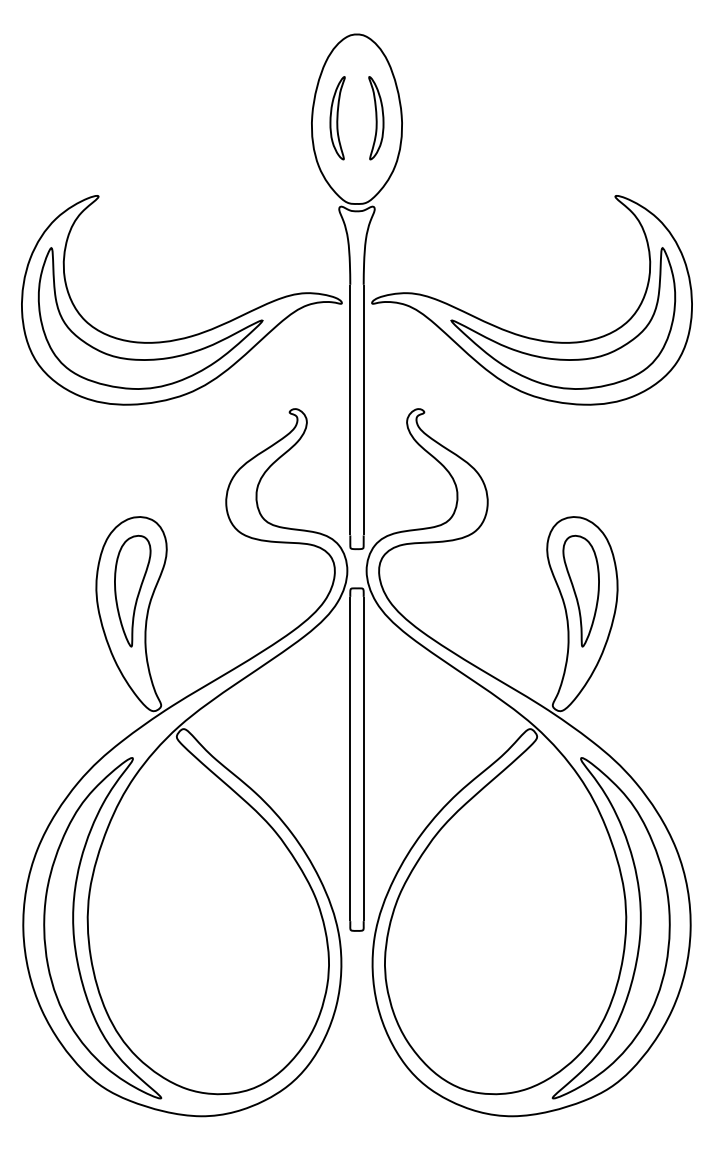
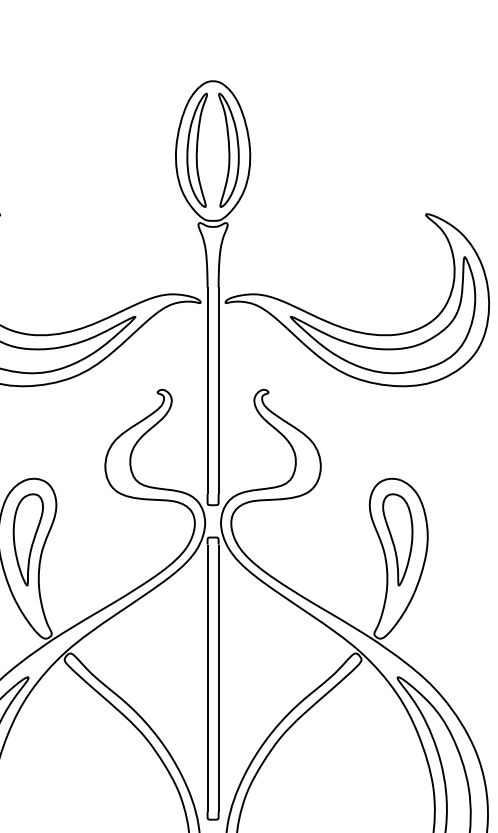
part: (337, 117) -> (197, 149), size x1.67
part: (376, 117) -> (229, 149), size x1.67

